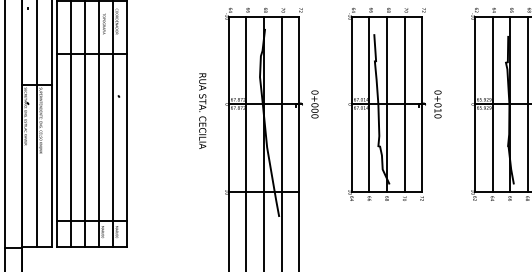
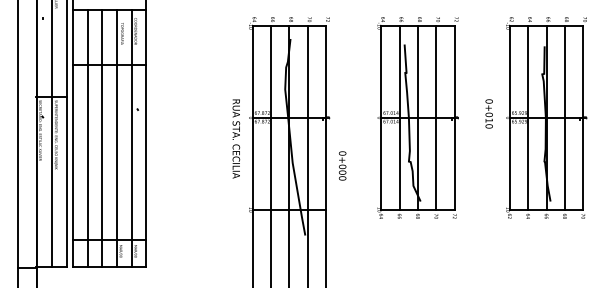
text: (314, 104) -> (342, 165), moved
text: (437, 104) -> (488, 113), moved
text: (202, 110) -> (236, 138), moved

